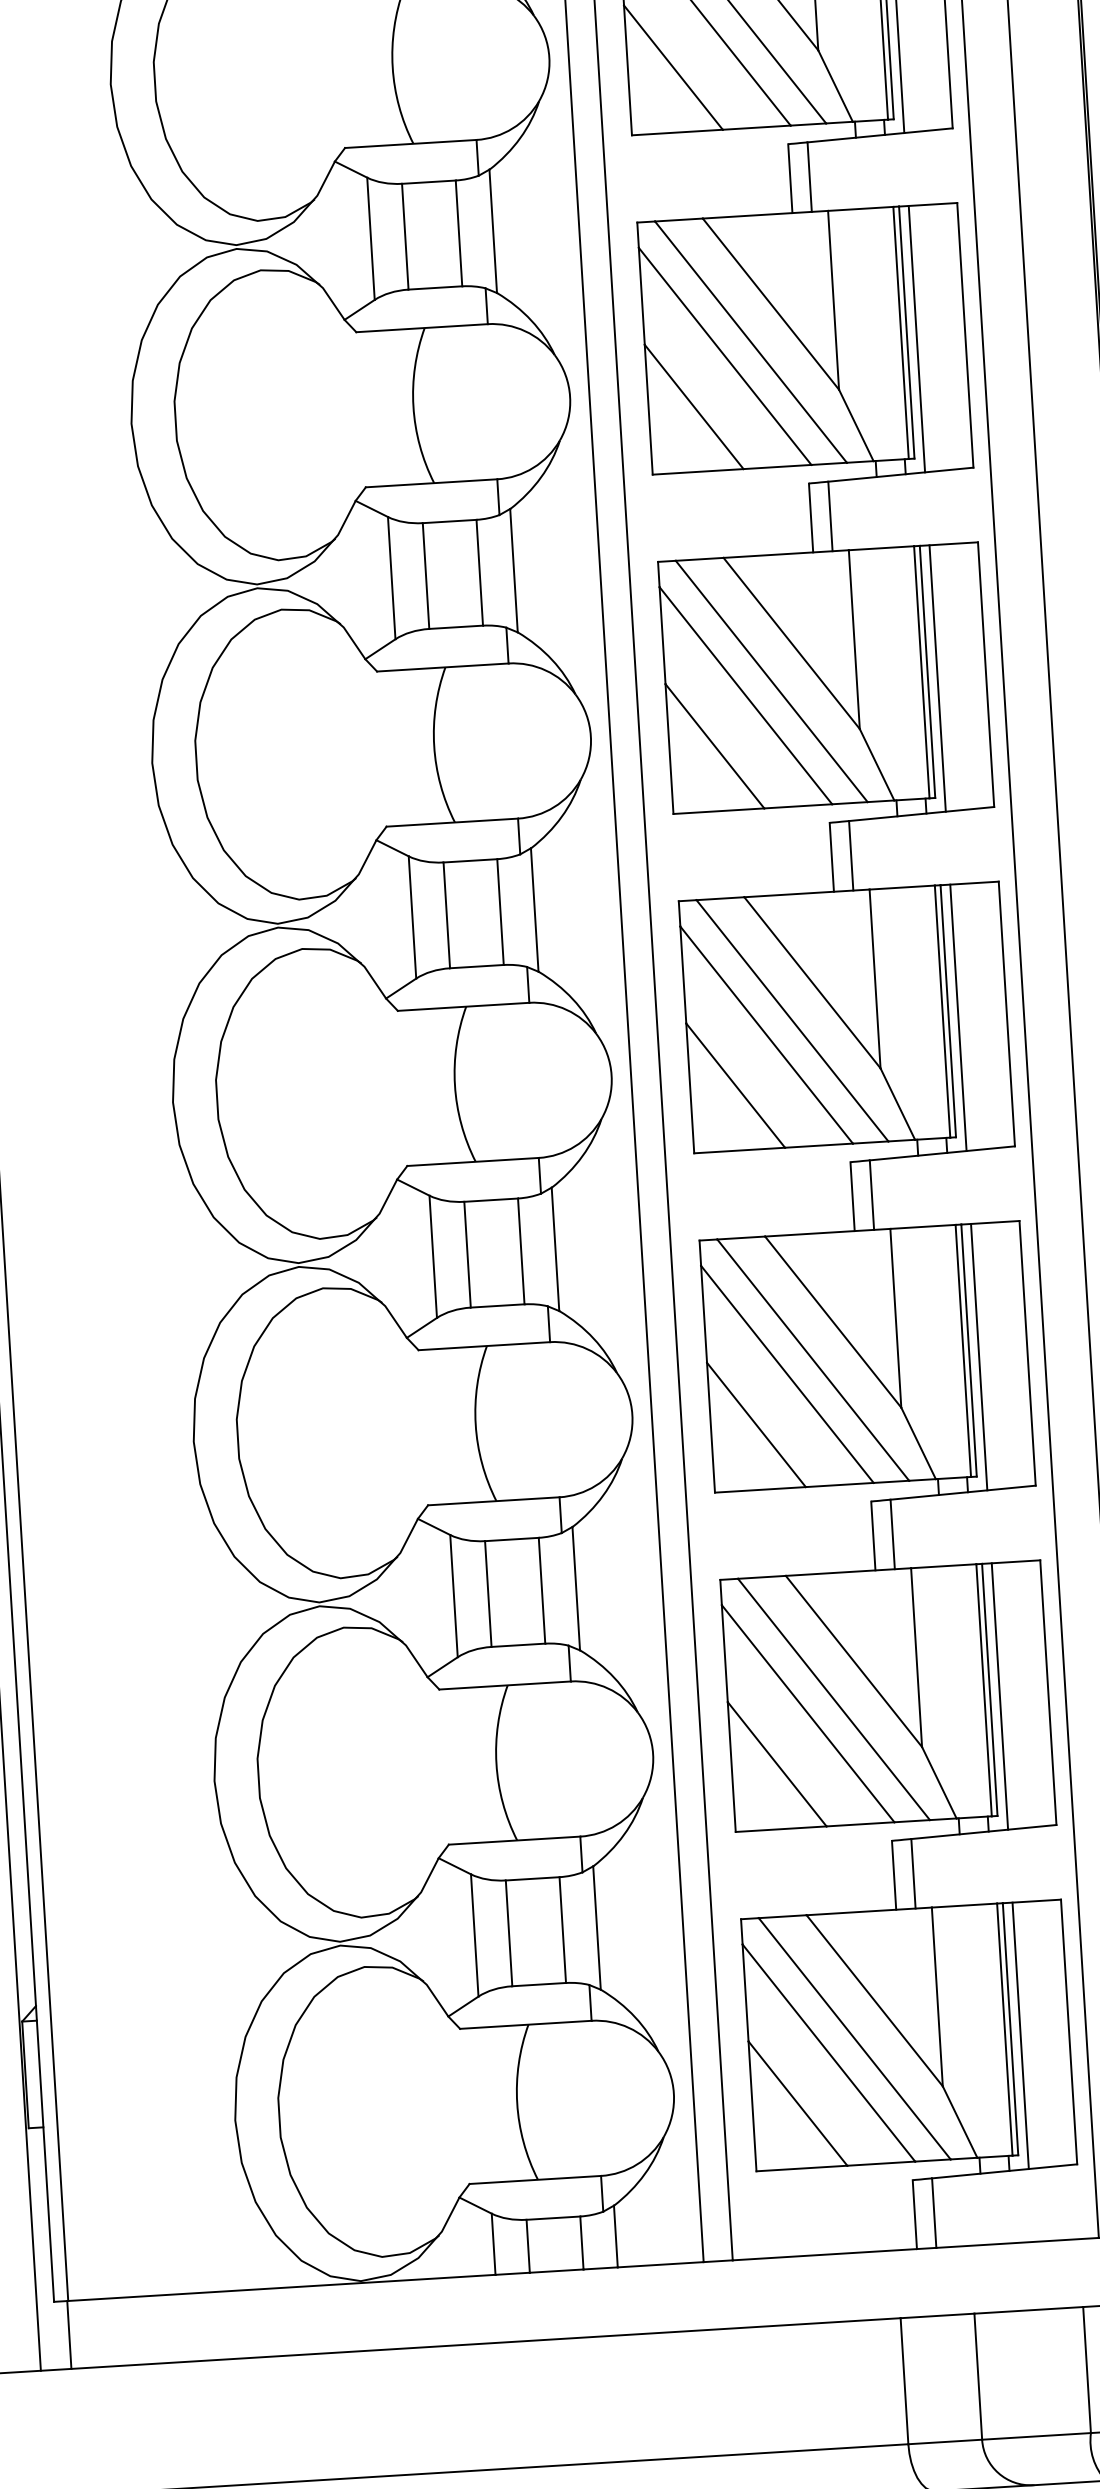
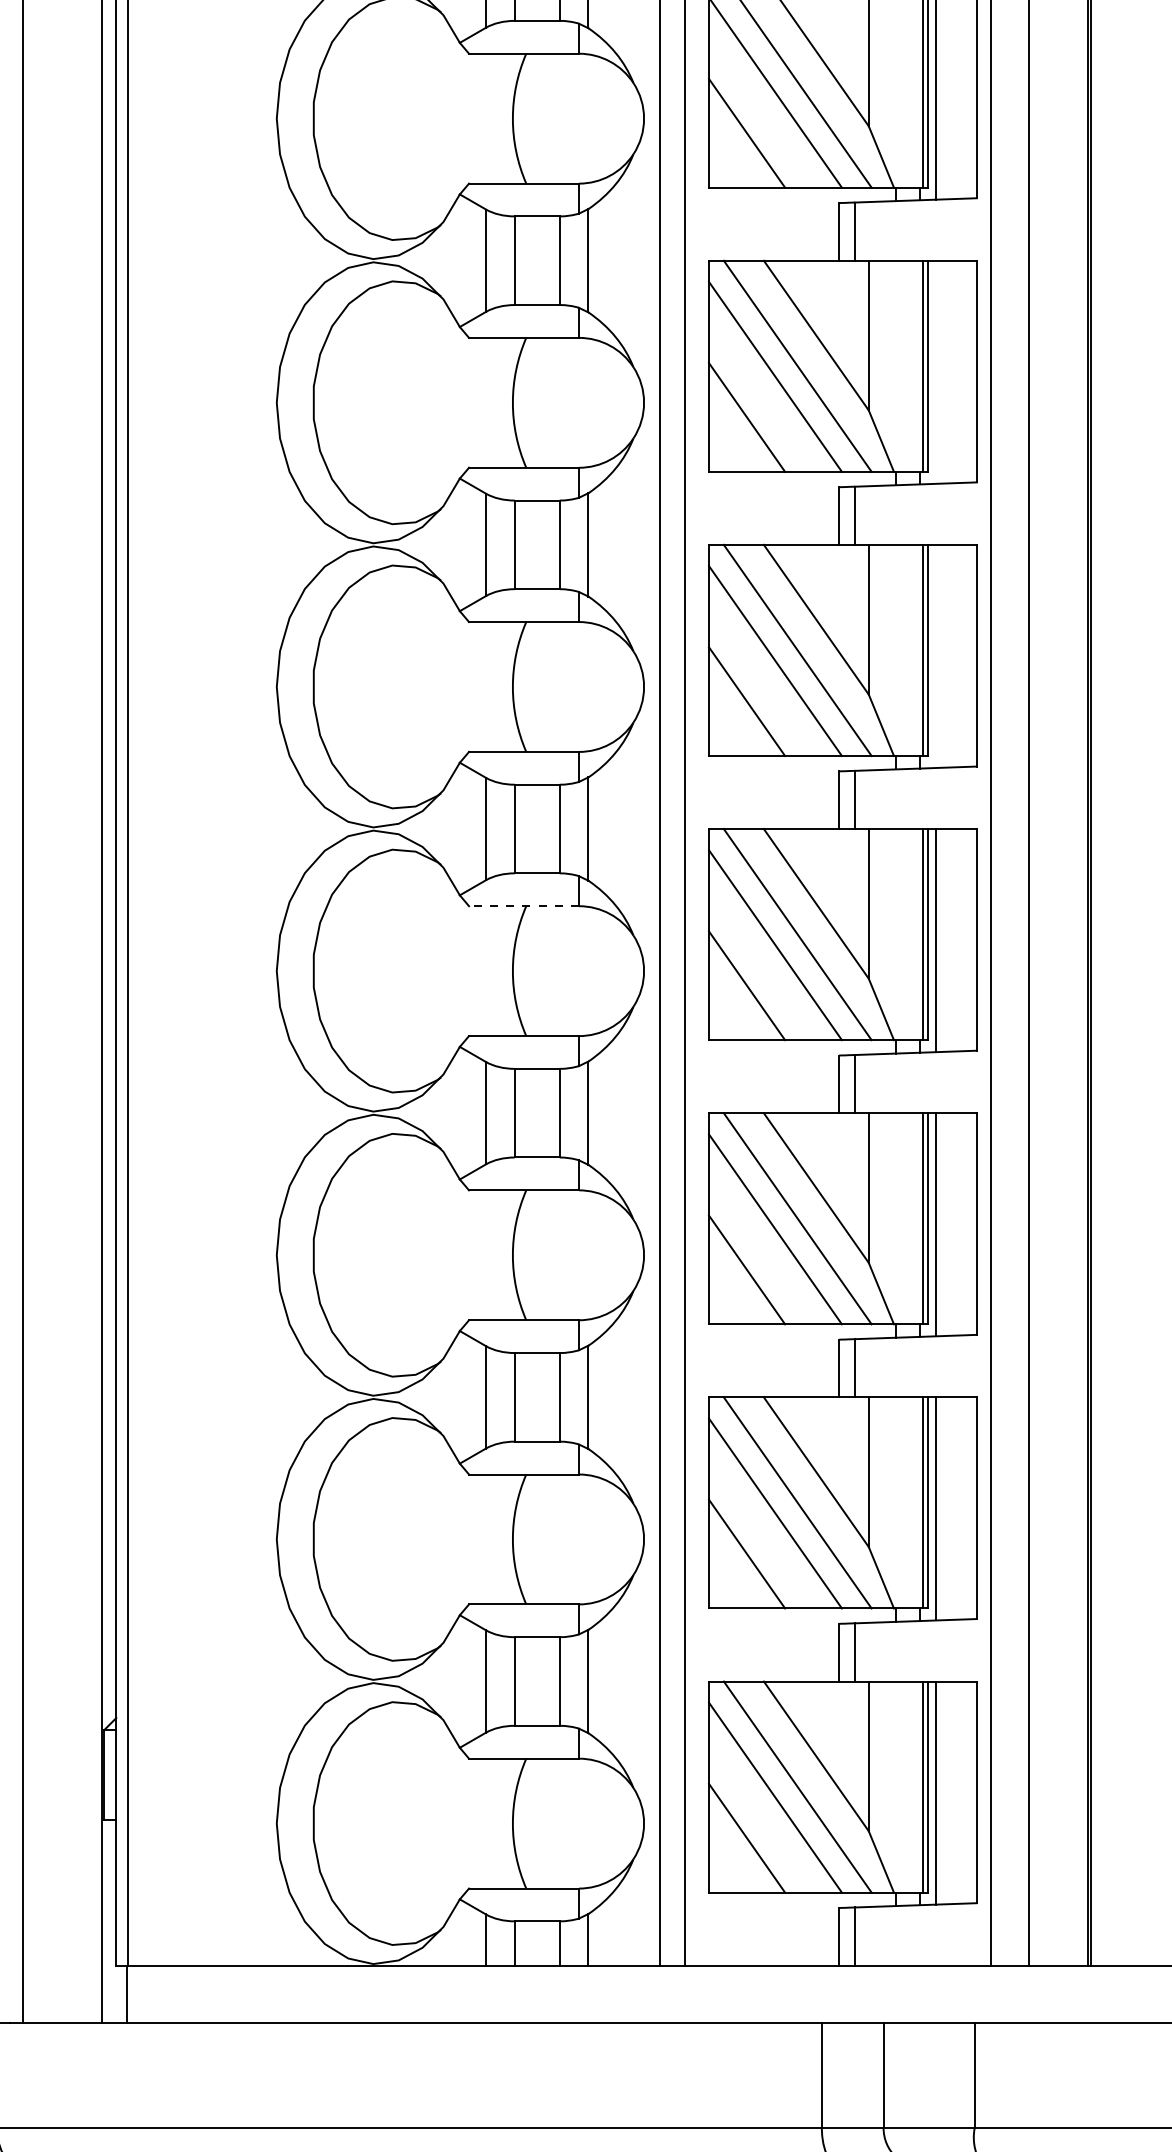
line: (917, 338) -> (936, 371), removed
line: (937, 678) -> (936, 656), removed
line: (462, 1007) -> (523, 906), solid -> dashed

